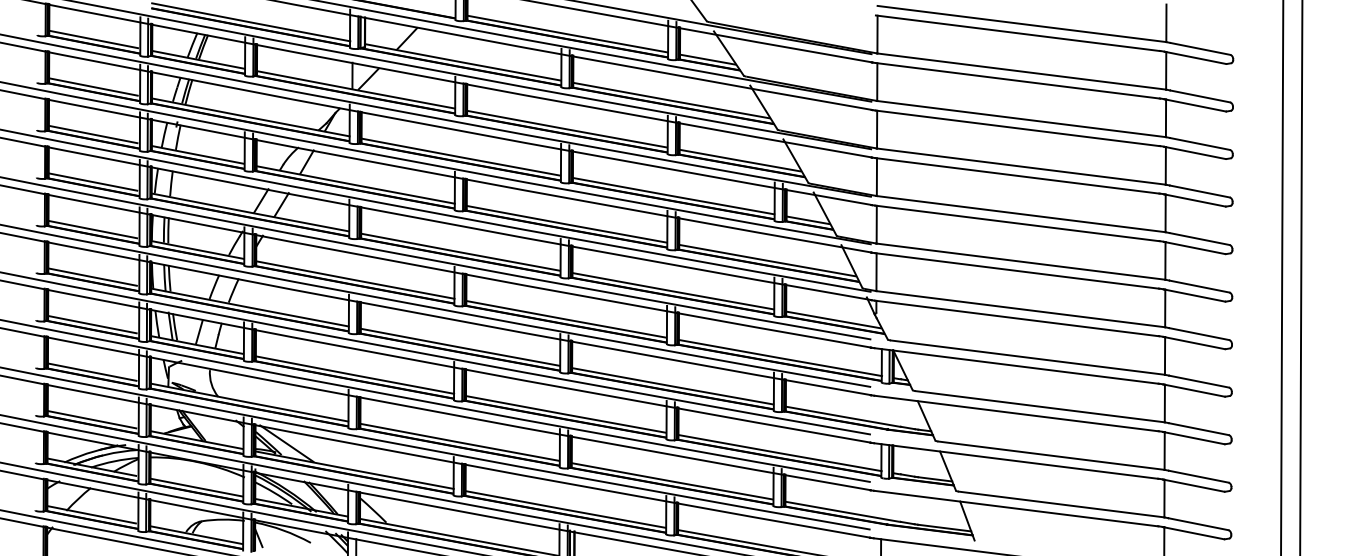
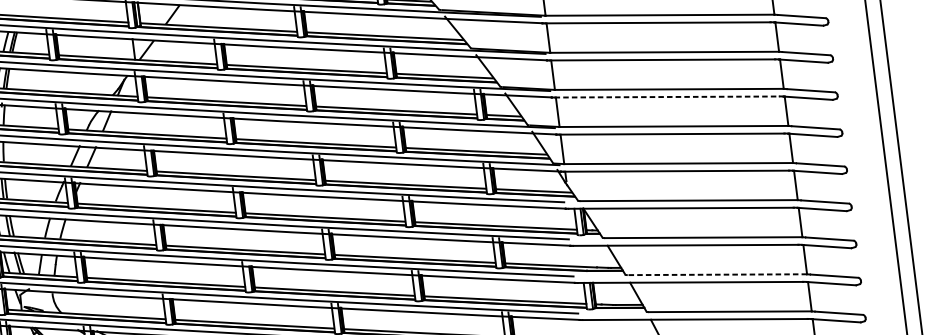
line: (1017, 223) -> (667, 97), solid -> dashed
line: (1050, 455) -> (716, 274), solid -> dashed

